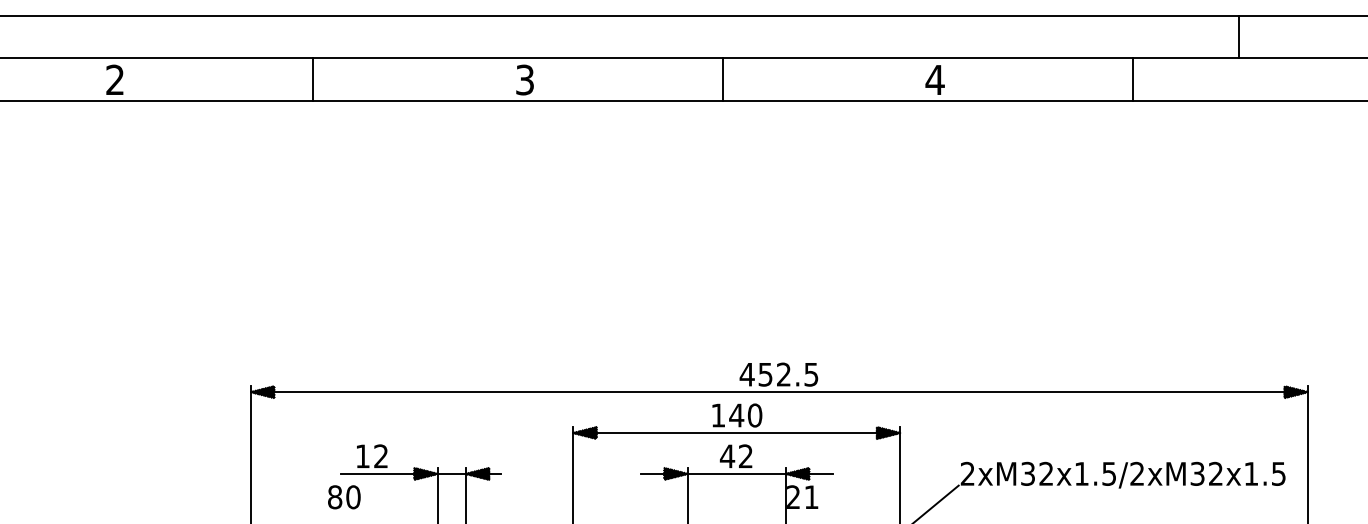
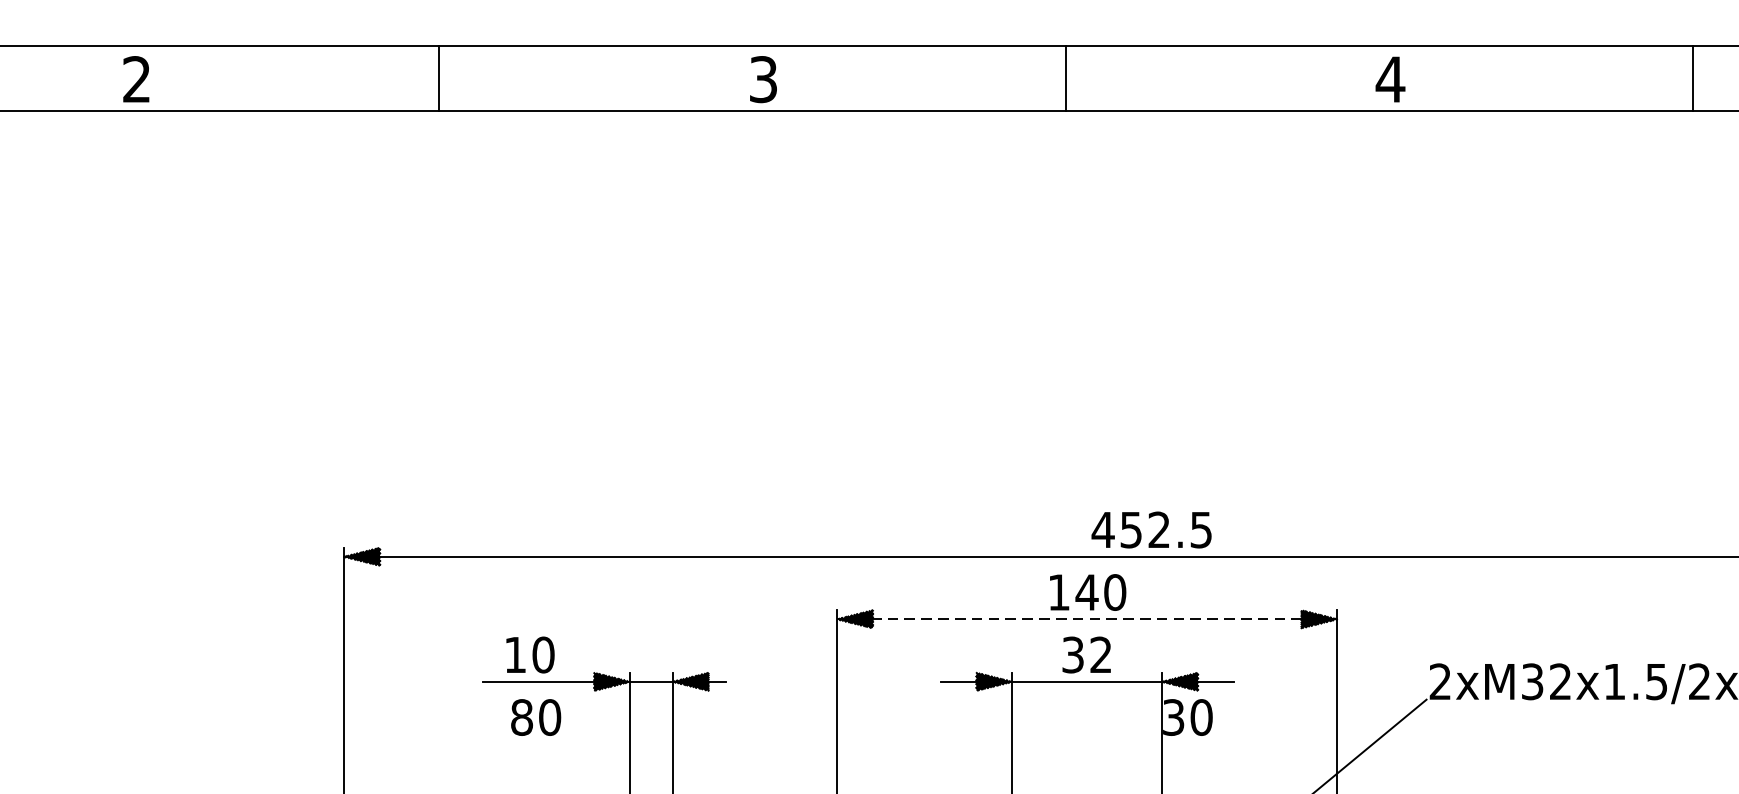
line: (736, 433) -> (1086, 619), solid -> dashed
text: (381, 456) -> (543, 655), 12 -> 10
text: (727, 456) -> (1073, 655), 42 -> 32
text: (344, 497) -> (536, 717), moved
text: (802, 497) -> (1187, 717), 21 -> 30

